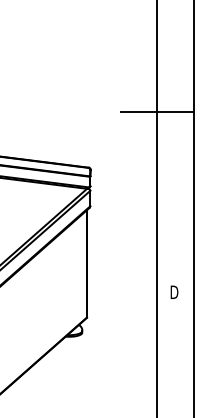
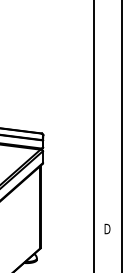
line: (156, 111) -> (93, 90), removed

